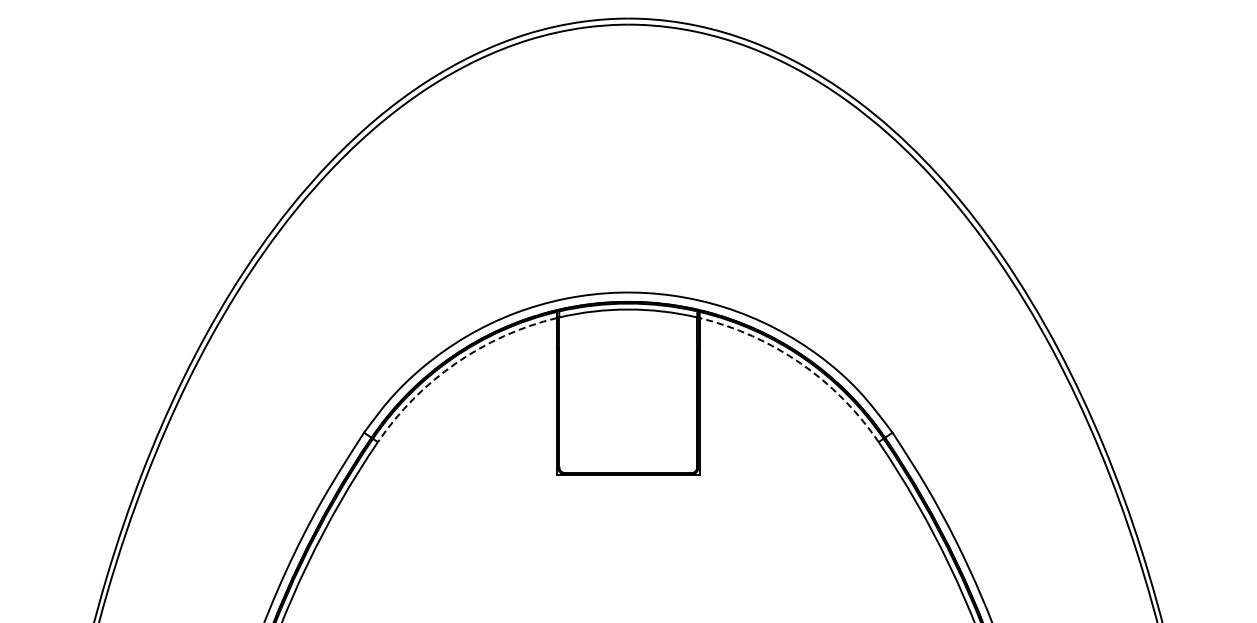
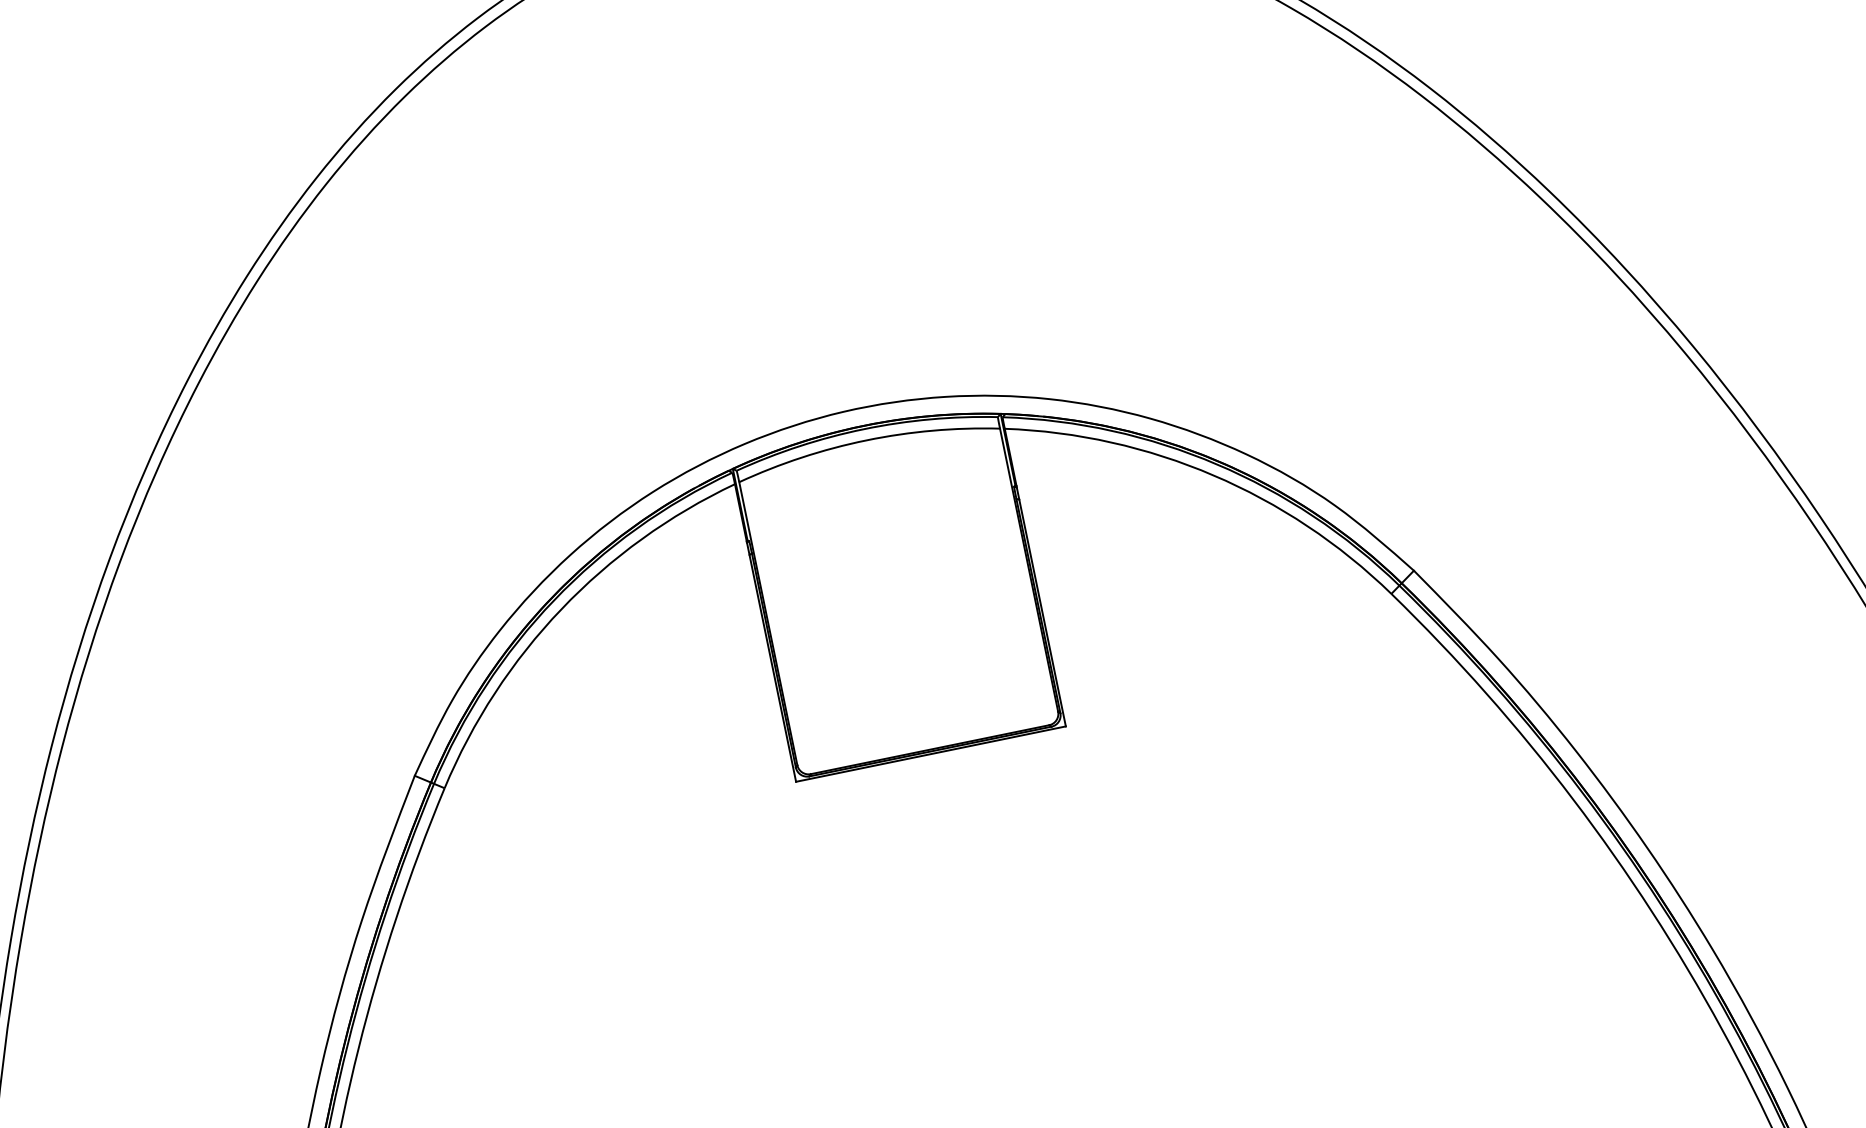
arc: (455, 363) -> (560, 609), dashed -> solid
arc: (800, 363) -> (1213, 475), dashed -> solid

